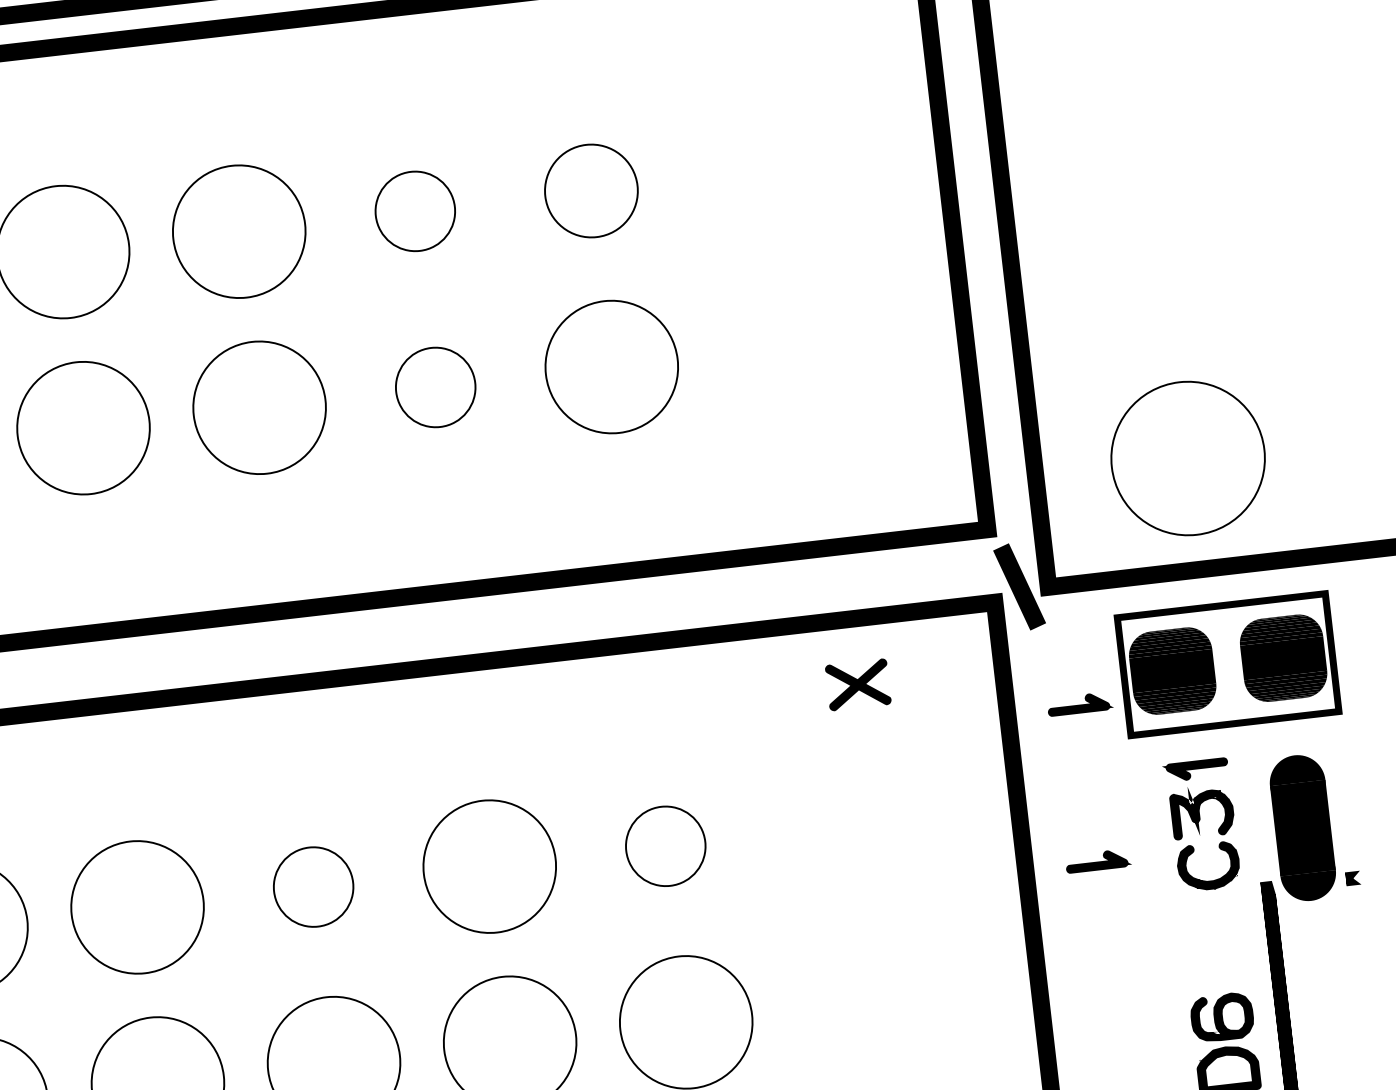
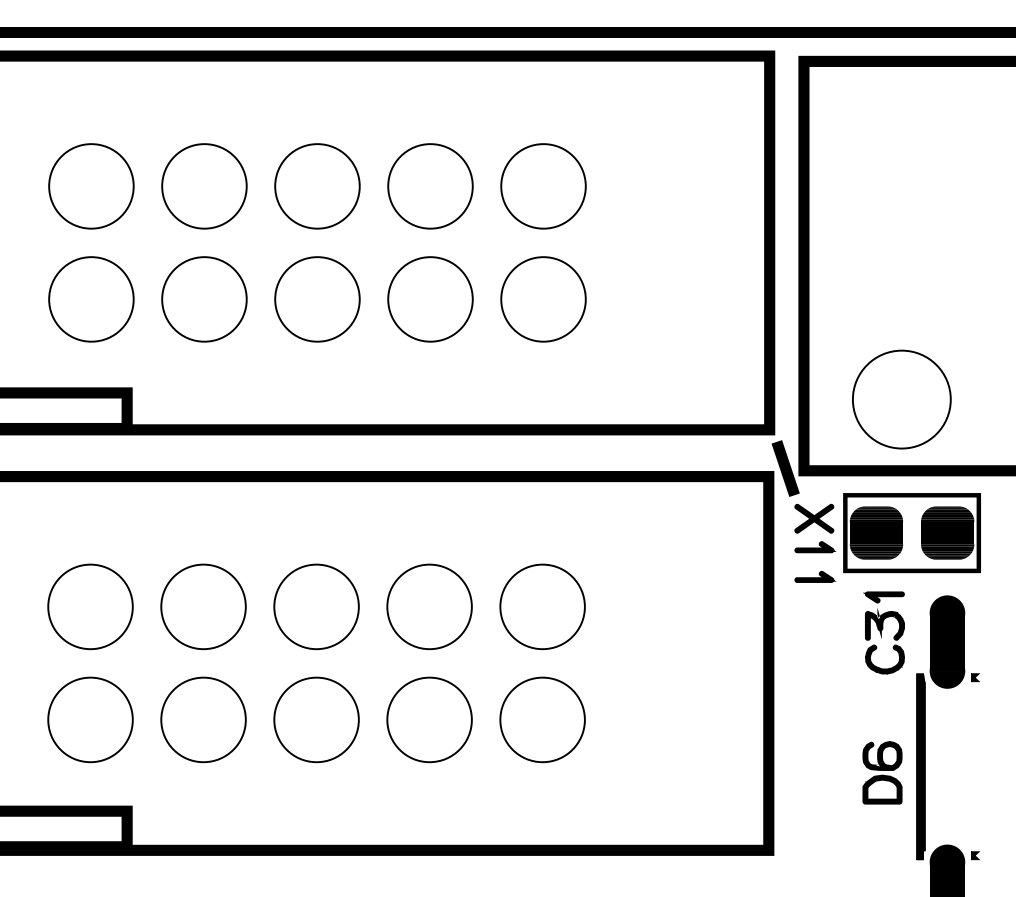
part: (591, 191) -> (543, 186), size x1.43
part: (415, 211) -> (430, 186), size x1.67
part: (435, 387) -> (430, 299), size x1.67
part: (858, 684) -> (814, 518), moved
part: (665, 845) -> (542, 606), size x1.67
part: (1098, 860) -> (815, 576), moved
part: (313, 886) -> (316, 606), size x1.67

